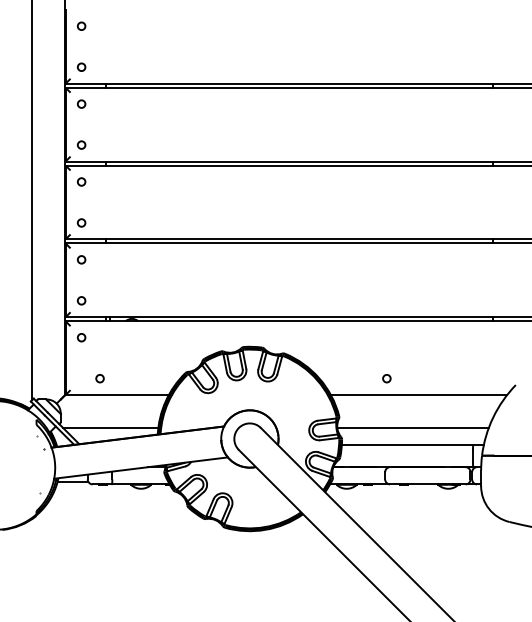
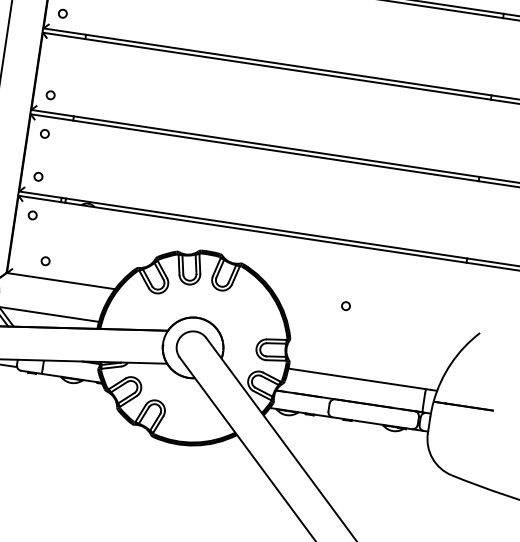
circle: (81, 181) -> (57, 51), removed
line: (418, 395) -> (376, 328), removed
line: (412, 427) -> (365, 361), removed

